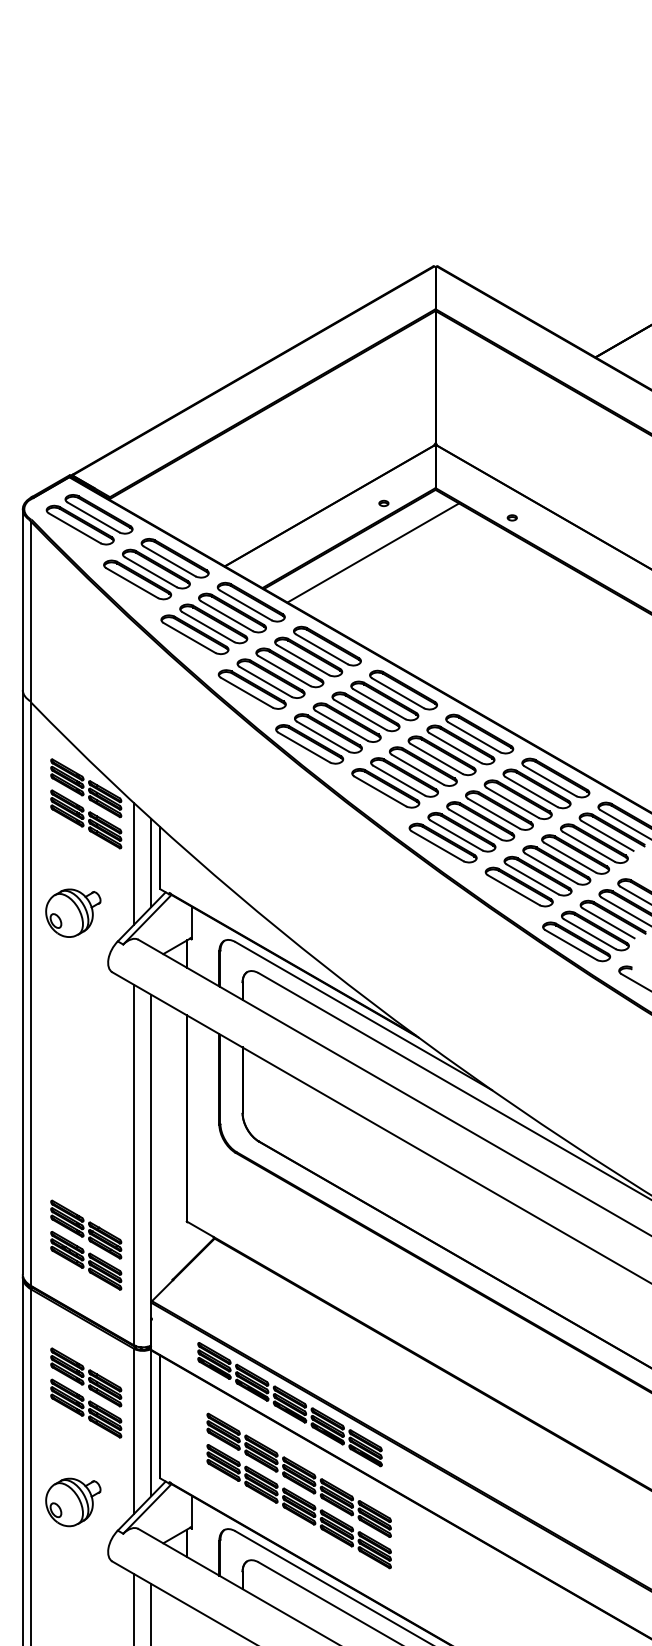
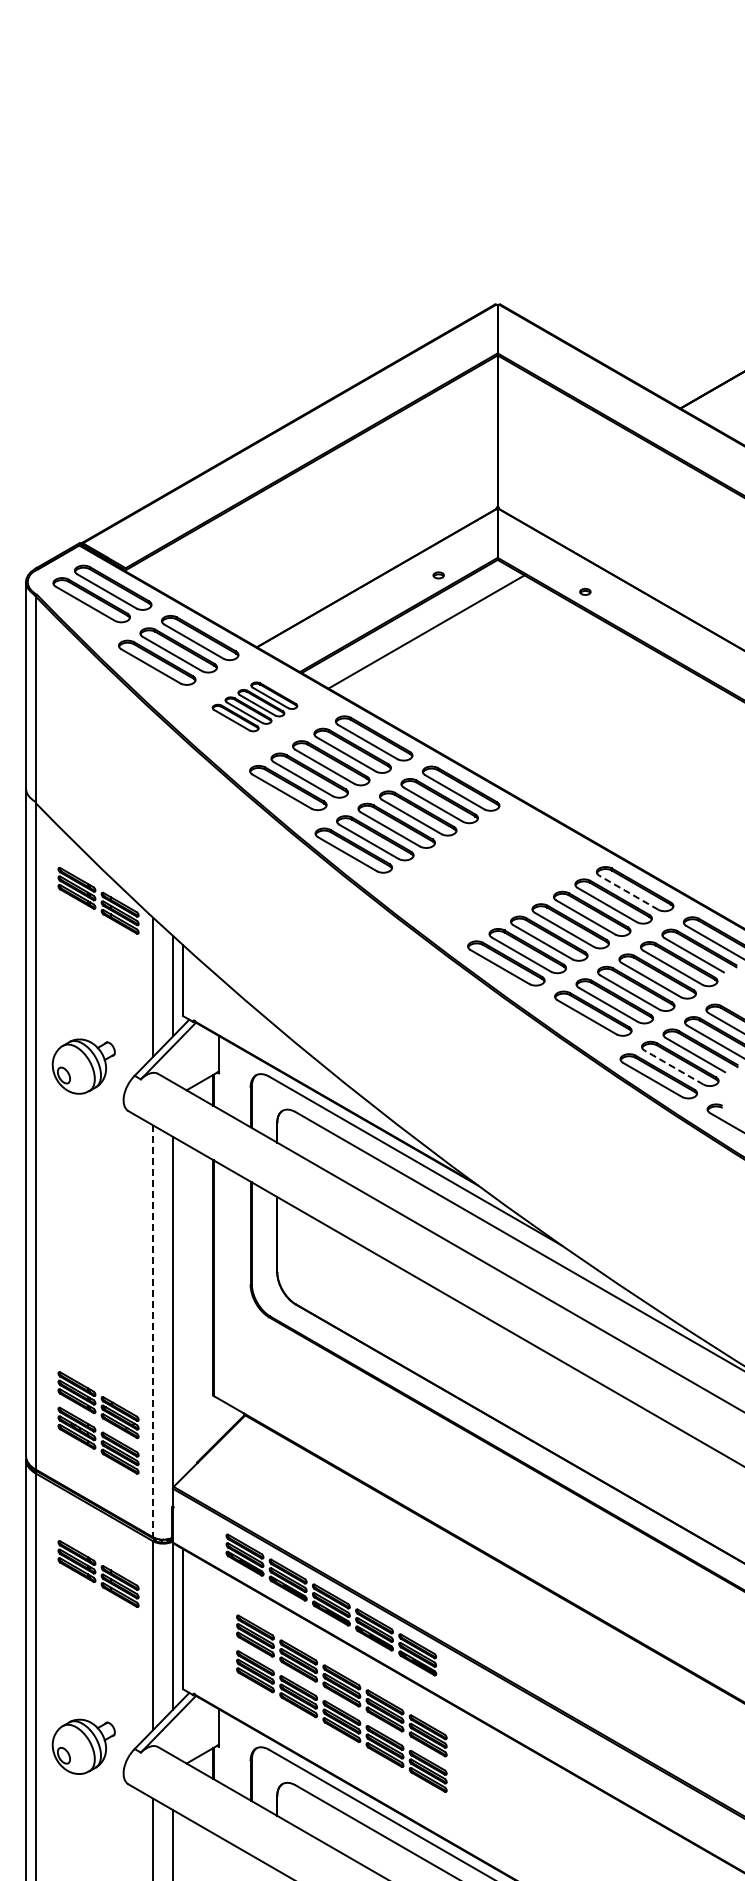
part: (222, 618) -> (254, 706), size x0.6
part: (432, 760) -> (494, 869), removed
line: (550, 780) -> (628, 892), solid -> dashed
part: (86, 819) -> (98, 936), removed
part: (73, 913) -> (83, 1066), moved
line: (589, 934) -> (673, 1067), solid -> dashed
line: (134, 1165) -> (153, 1331), solid -> dashed
part: (86, 1408) -> (98, 1609), removed
part: (73, 1502) -> (83, 1746), moved

